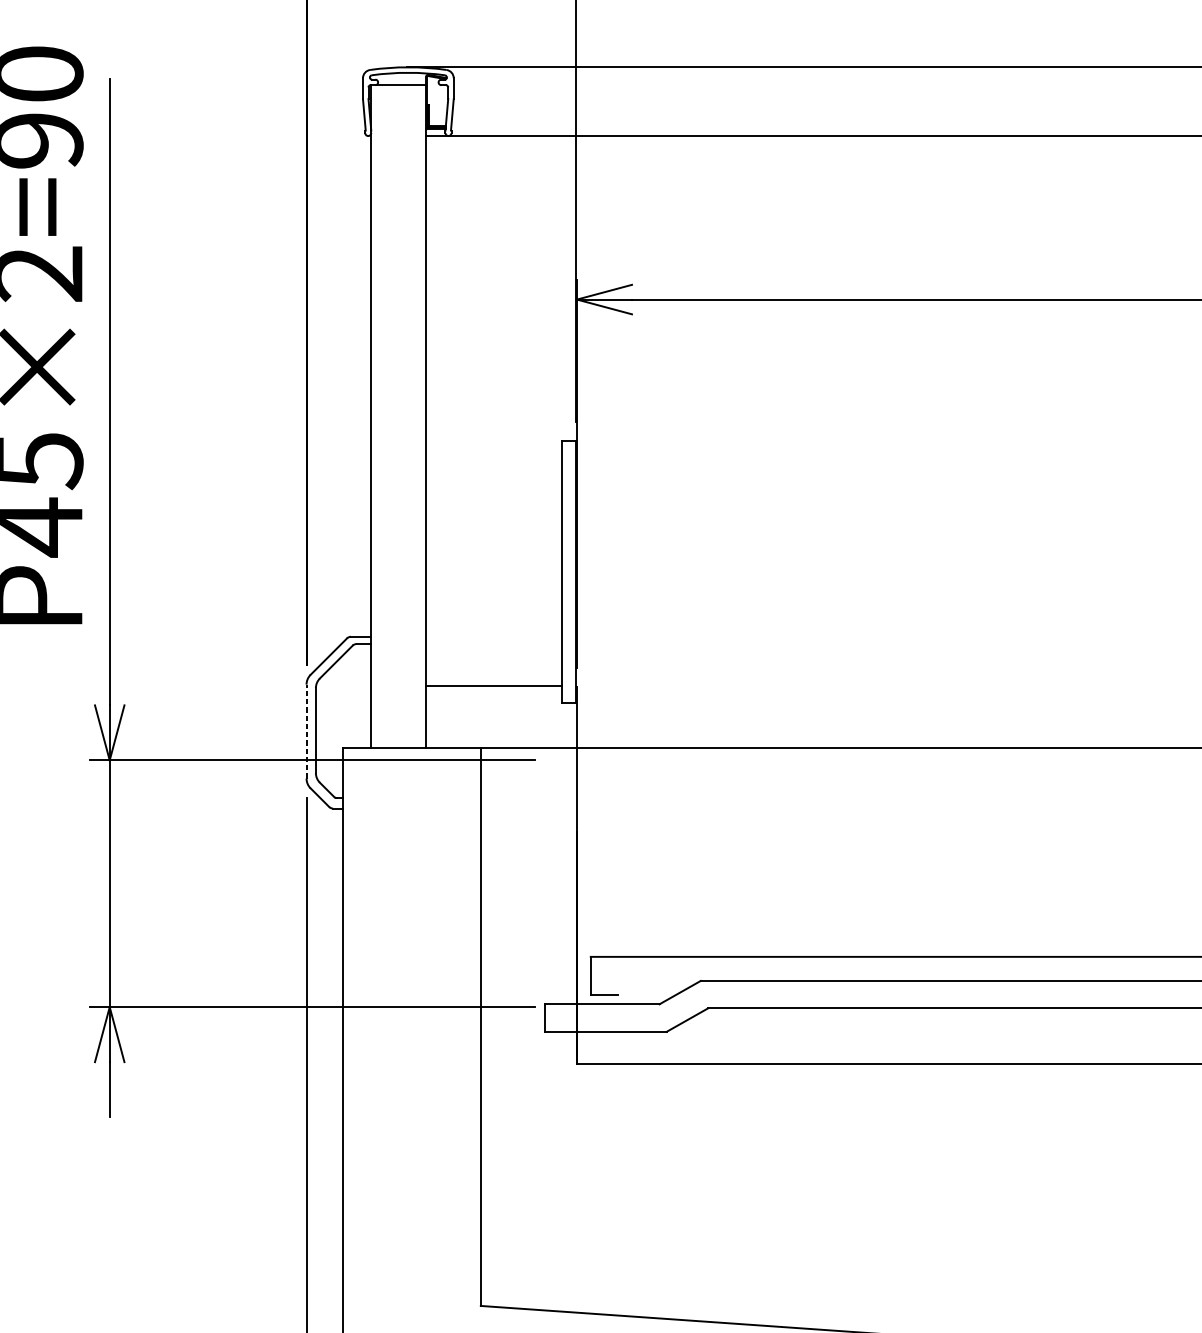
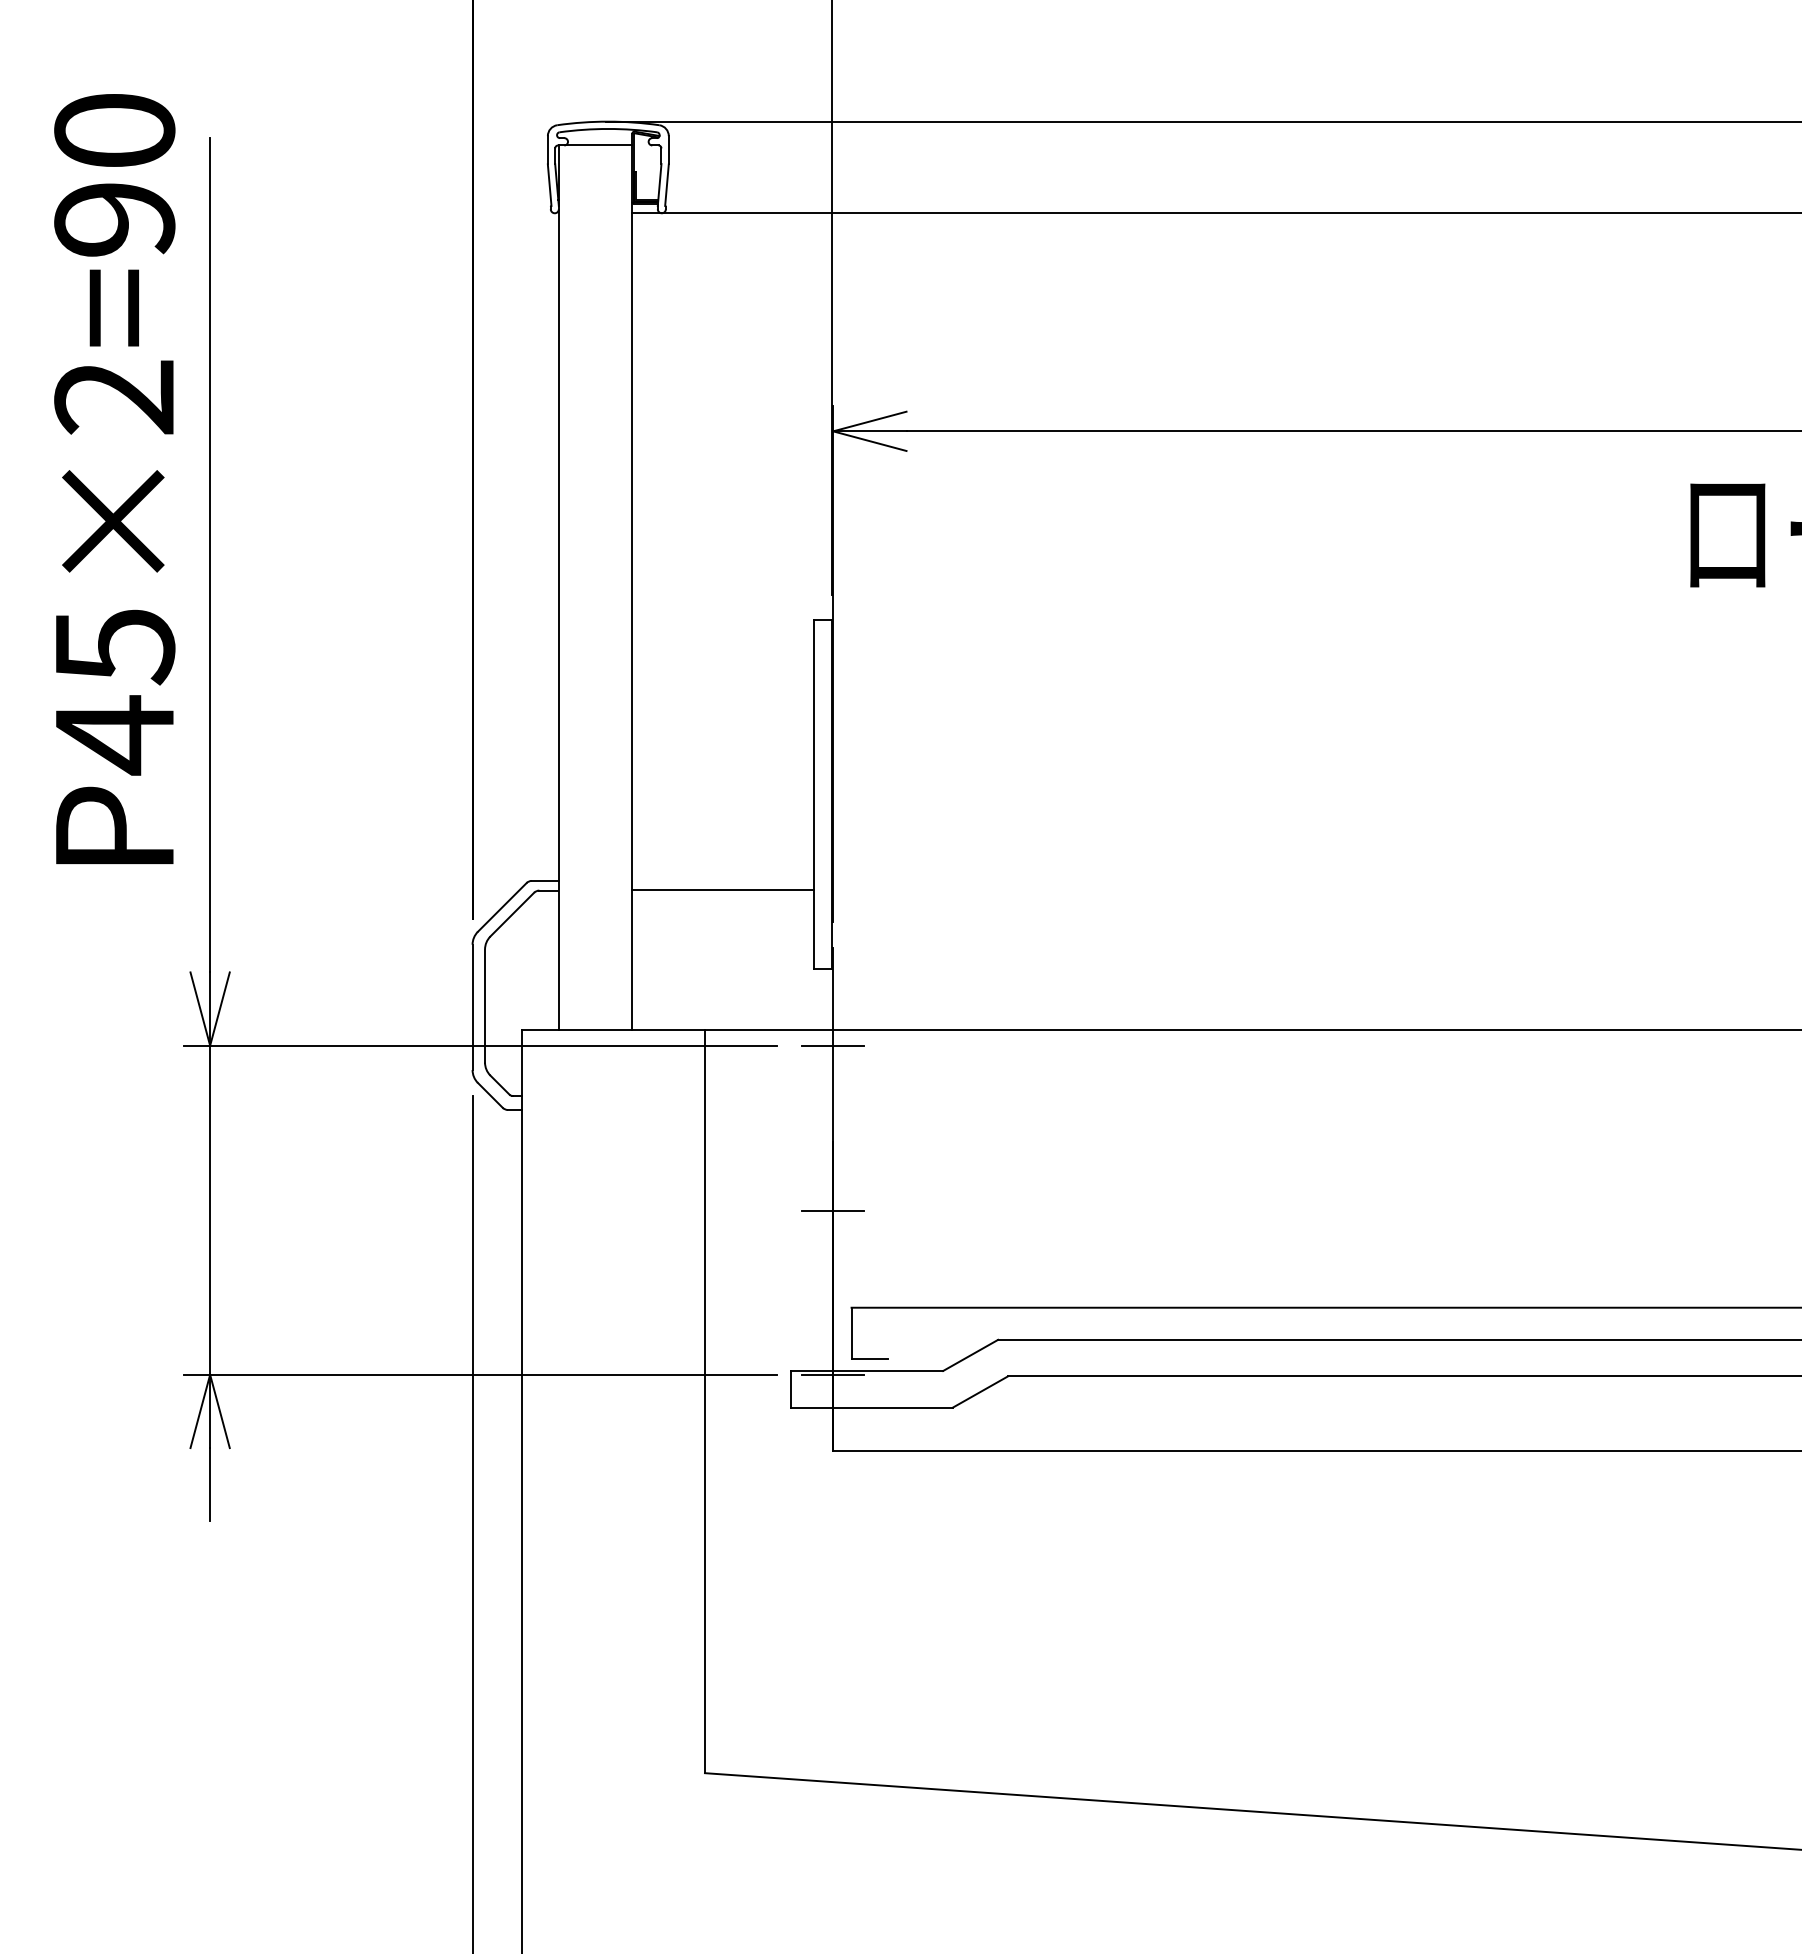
line: (493, 685) -> (722, 890), moved
line: (306, 731) -> (472, 1007), dashed -> solid
line: (577, 760) -> (833, 1045), added
line: (577, 883) -> (833, 1210), added
line: (577, 1006) -> (833, 1374), added

